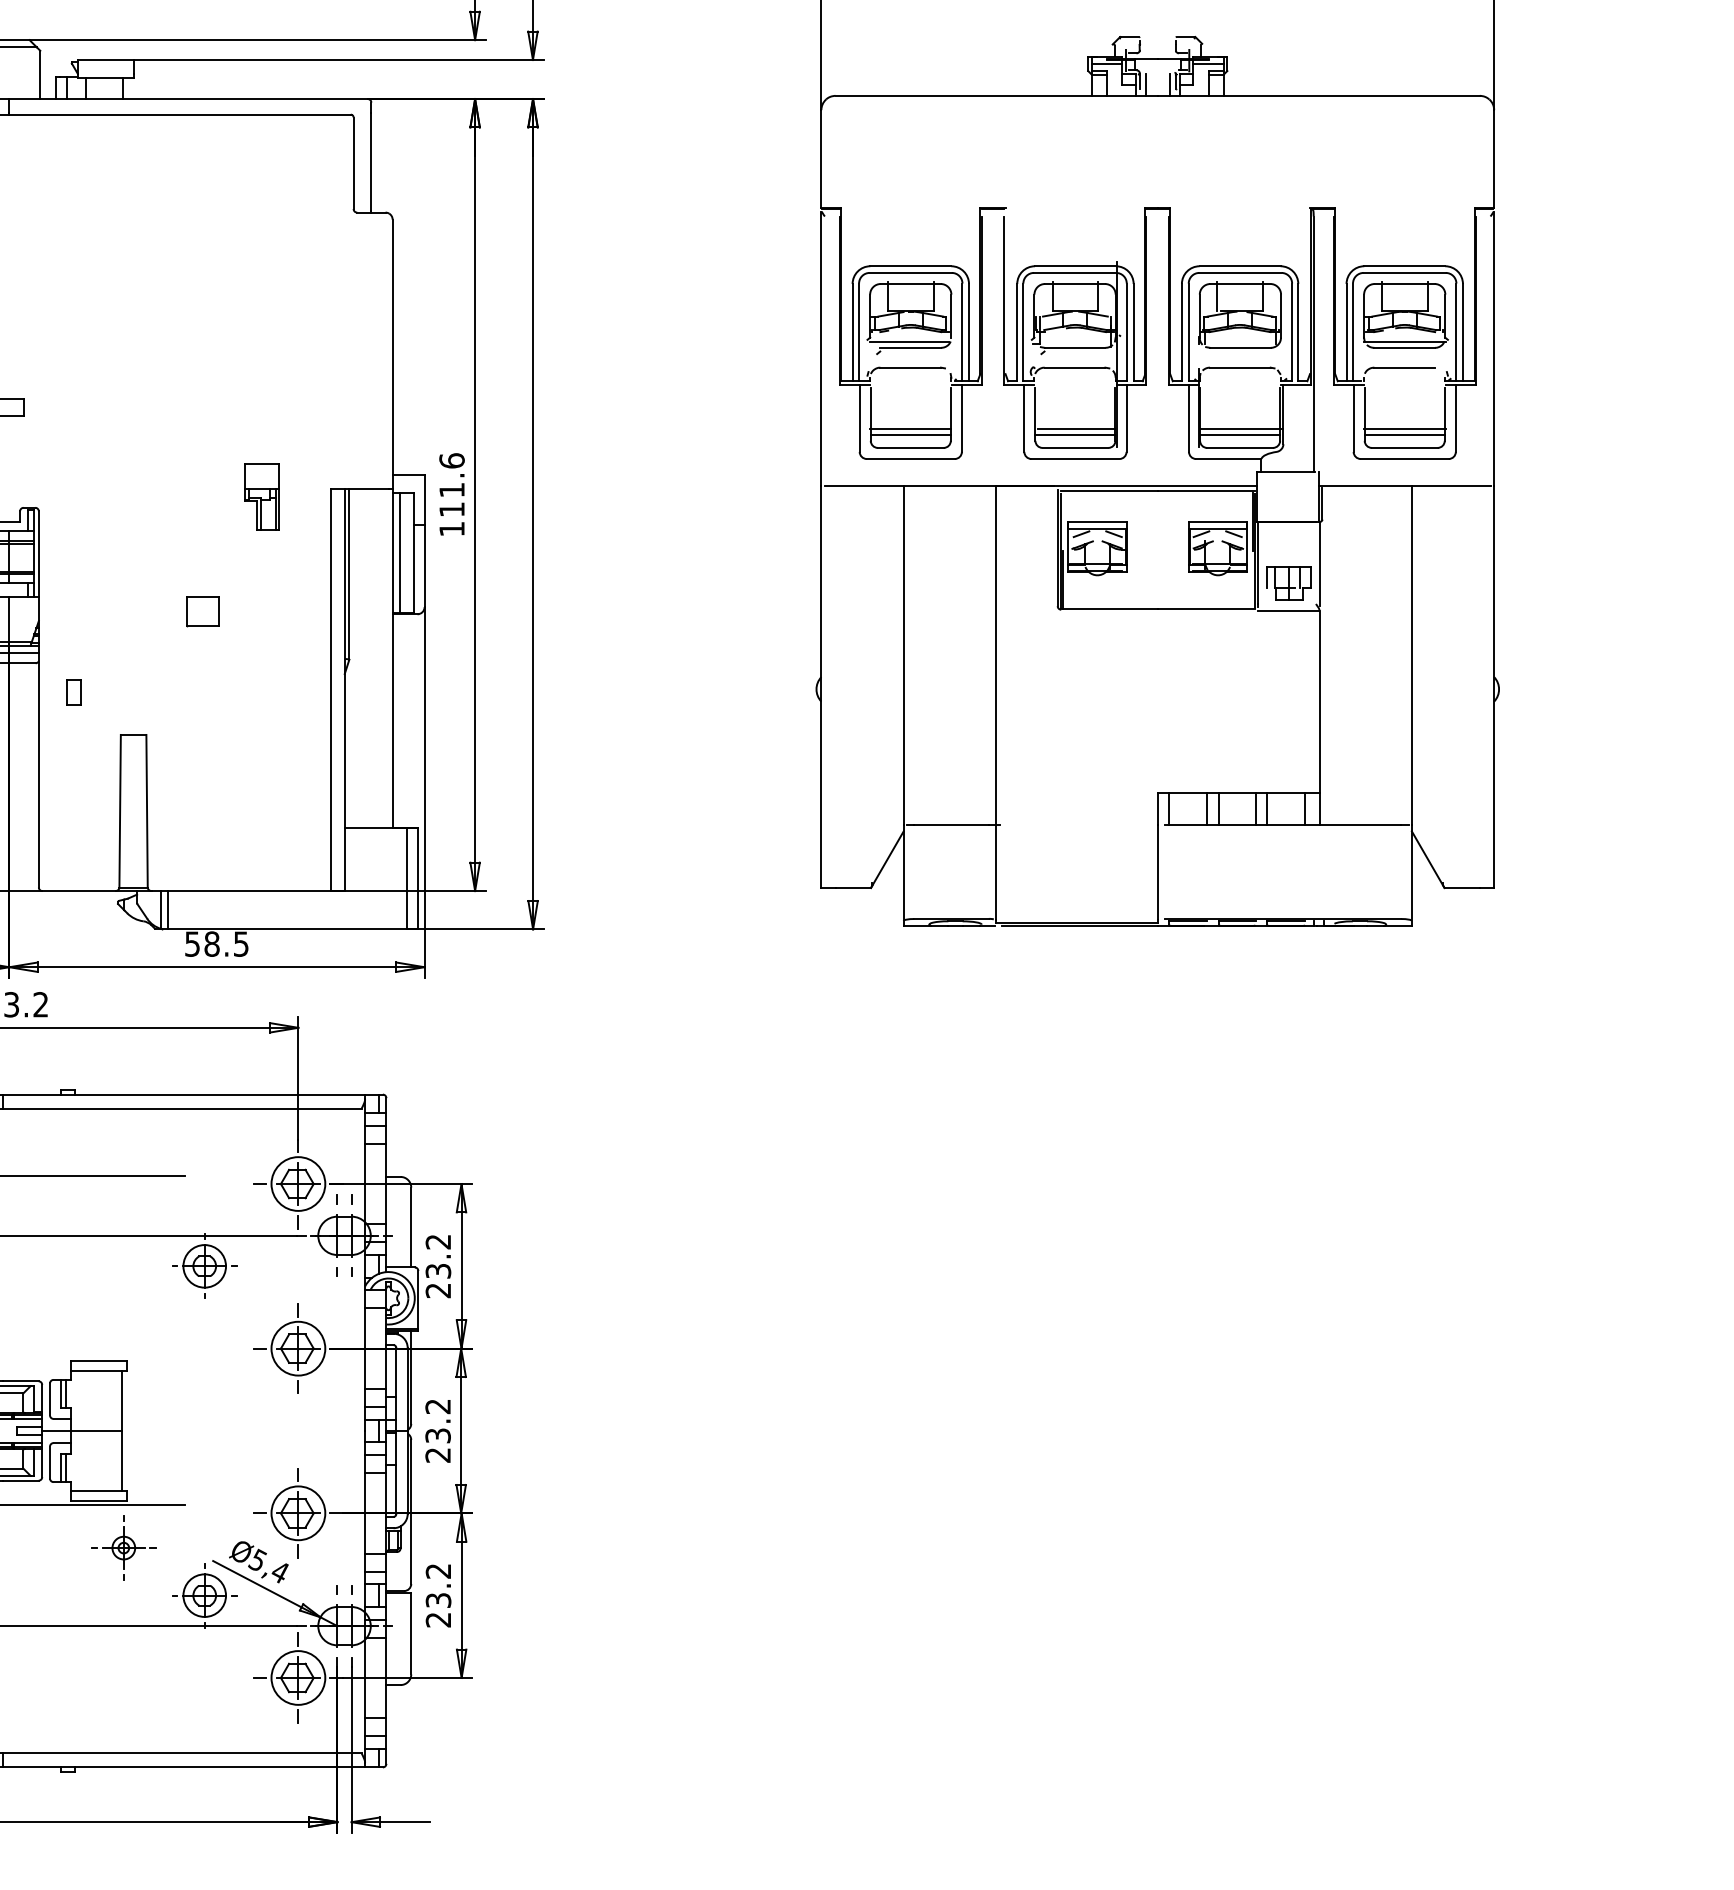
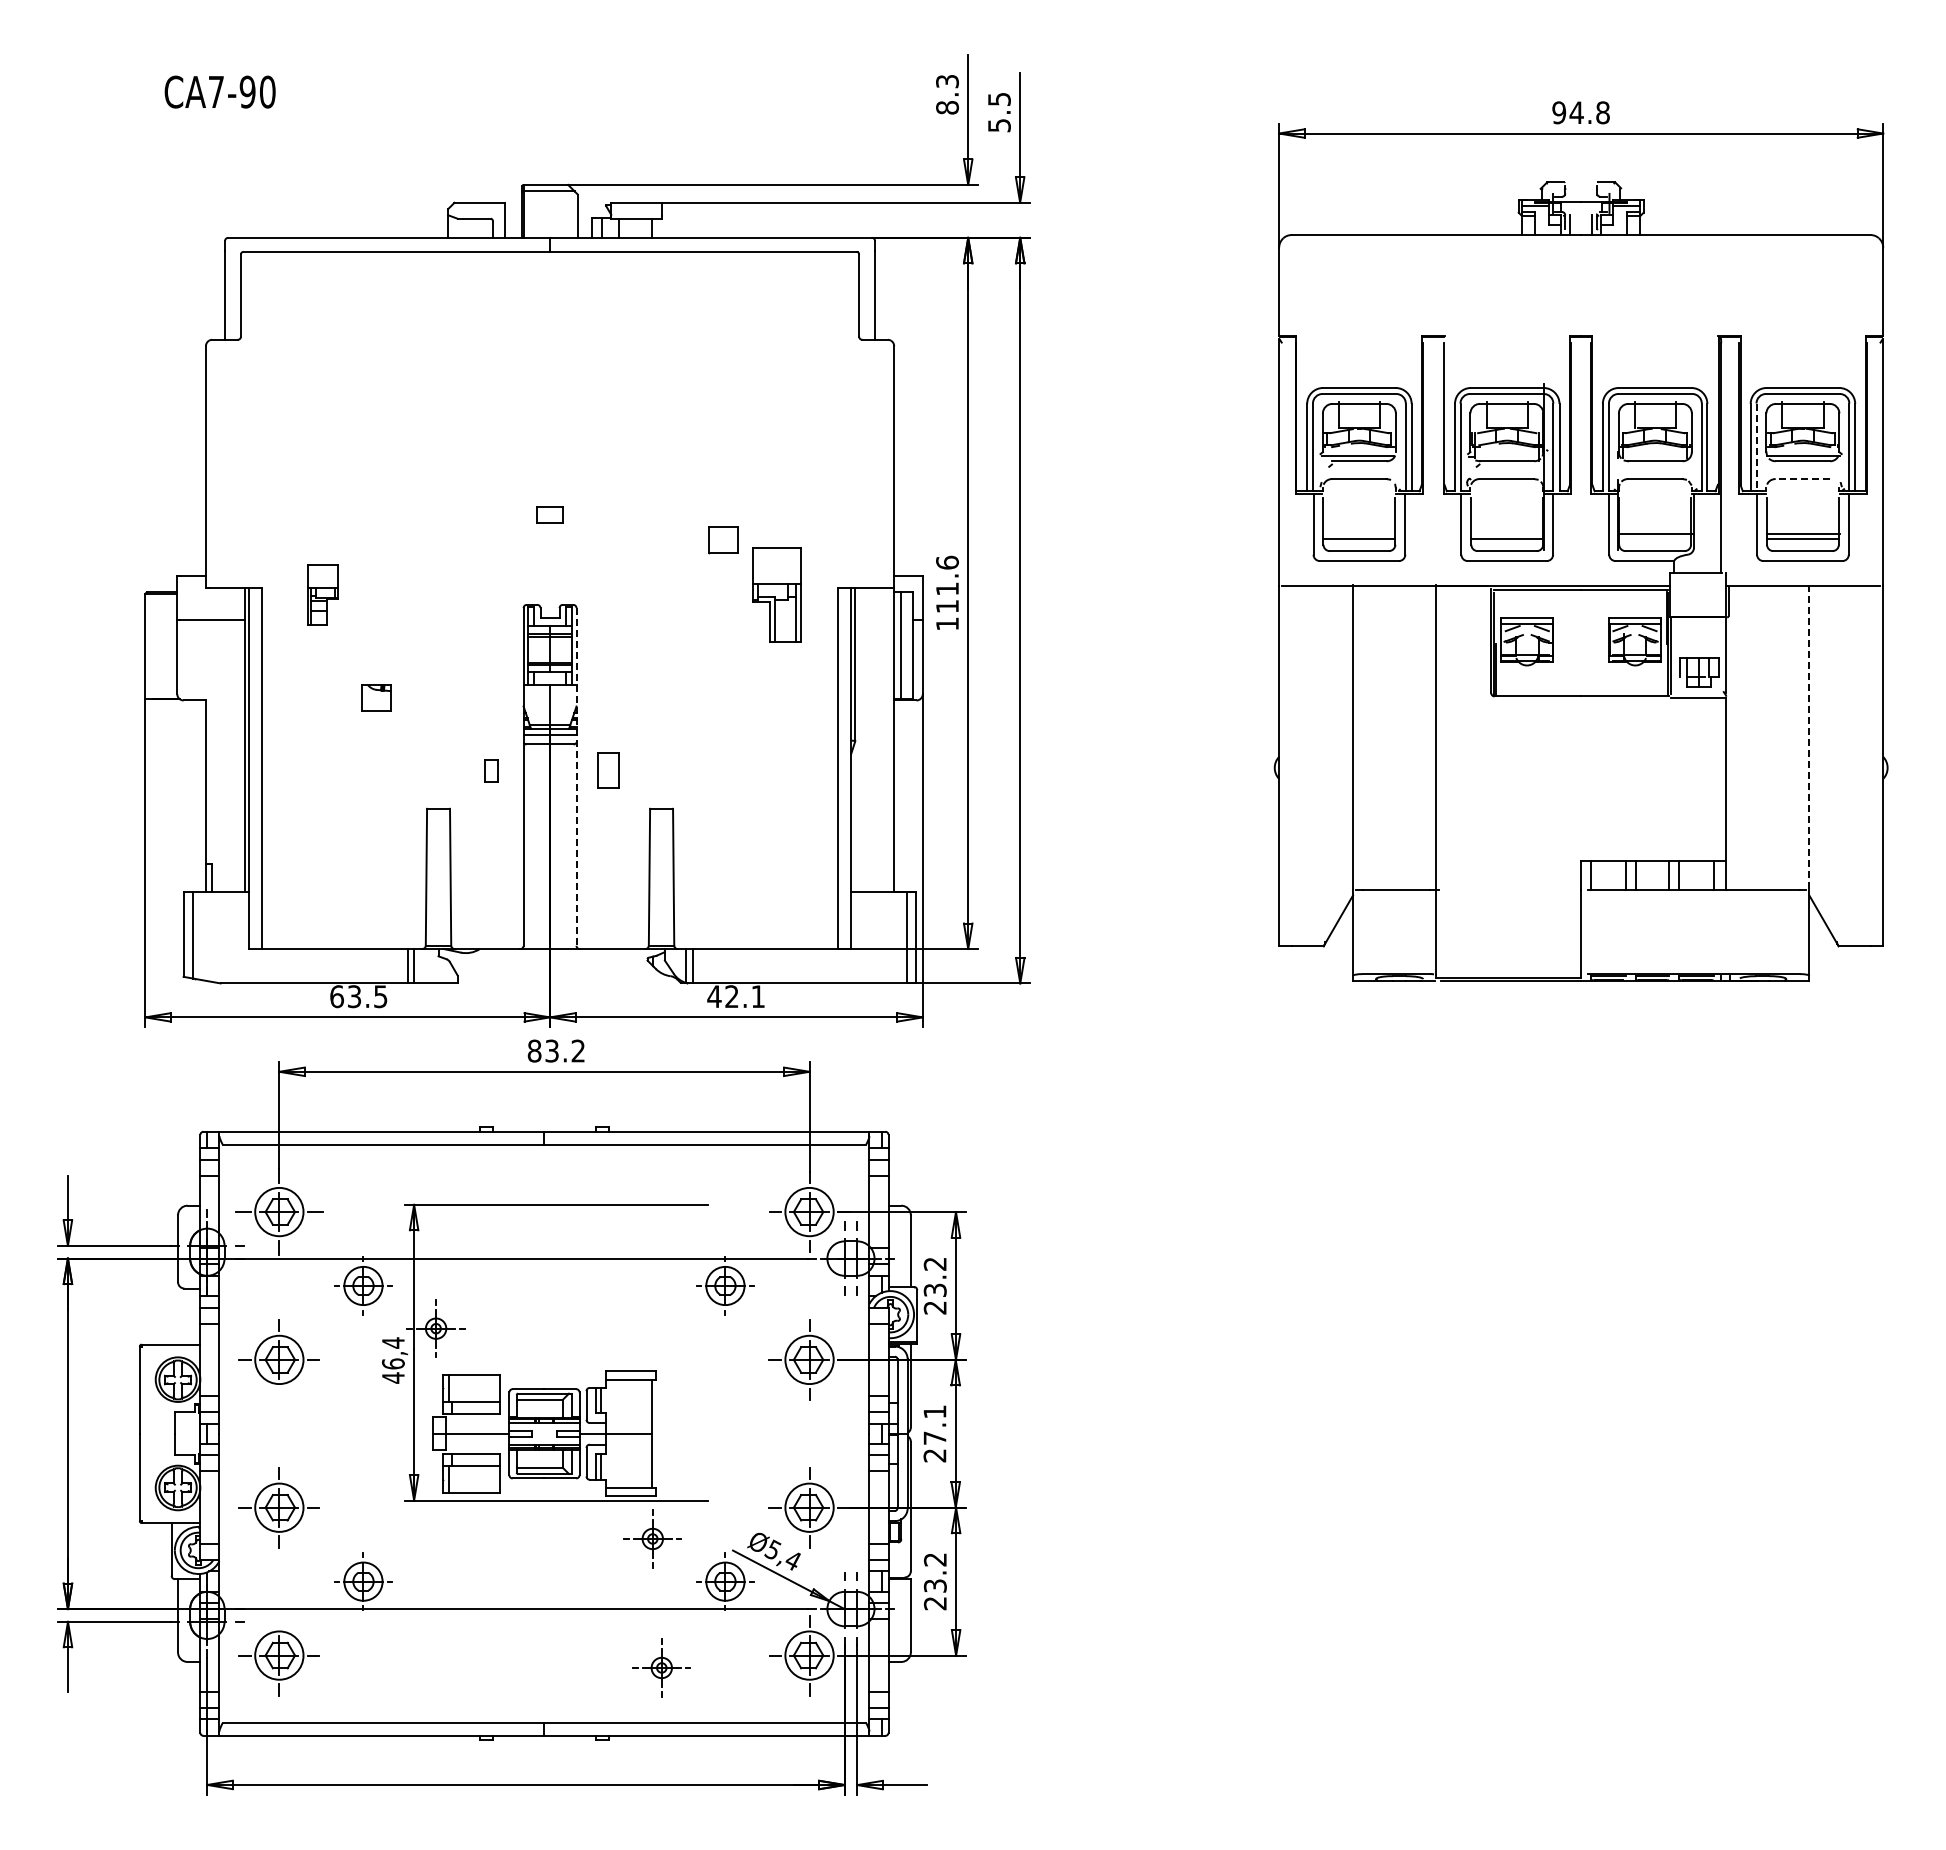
line: (1353, 332) -> (1756, 447), solid -> dashed
line: (1404, 368) -> (1802, 479), solid -> dashed
line: (909, 428) -> (1358, 533), removed
line: (1075, 428) -> (1507, 533), removed
line: (1239, 434) -> (1654, 539), removed
part: (261, 496) -> (776, 594), size x1.6
part: (202, 612) -> (723, 540), moved
line: (1412, 654) -> (1809, 736), solid -> dashed
part: (74, 692) -> (608, 770), size x1.6
line: (38, 698) -> (576, 776), solid -> dashed
text: (215, 943) -> (735, 996), 58.5 -> 42.1
text: (437, 1420) -> (934, 1424), 23.2 -> 27.1
part: (133, 1691) -> (661, 1667), added

